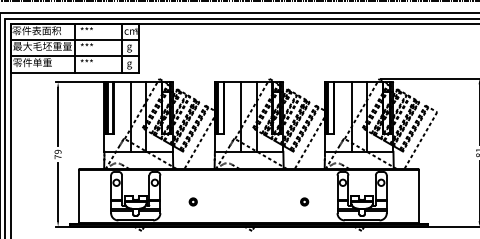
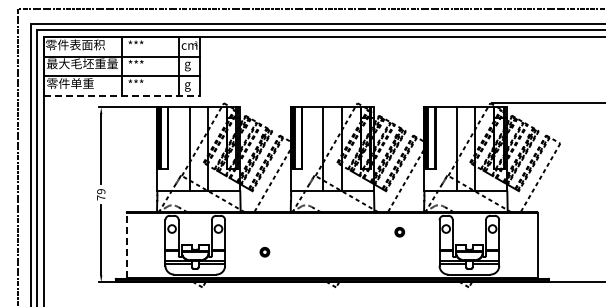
line: (74, 72) -> (121, 95), solid -> dashed
line: (78, 196) -> (126, 245), solid -> dashed
part: (304, 202) -> (399, 232), moved

